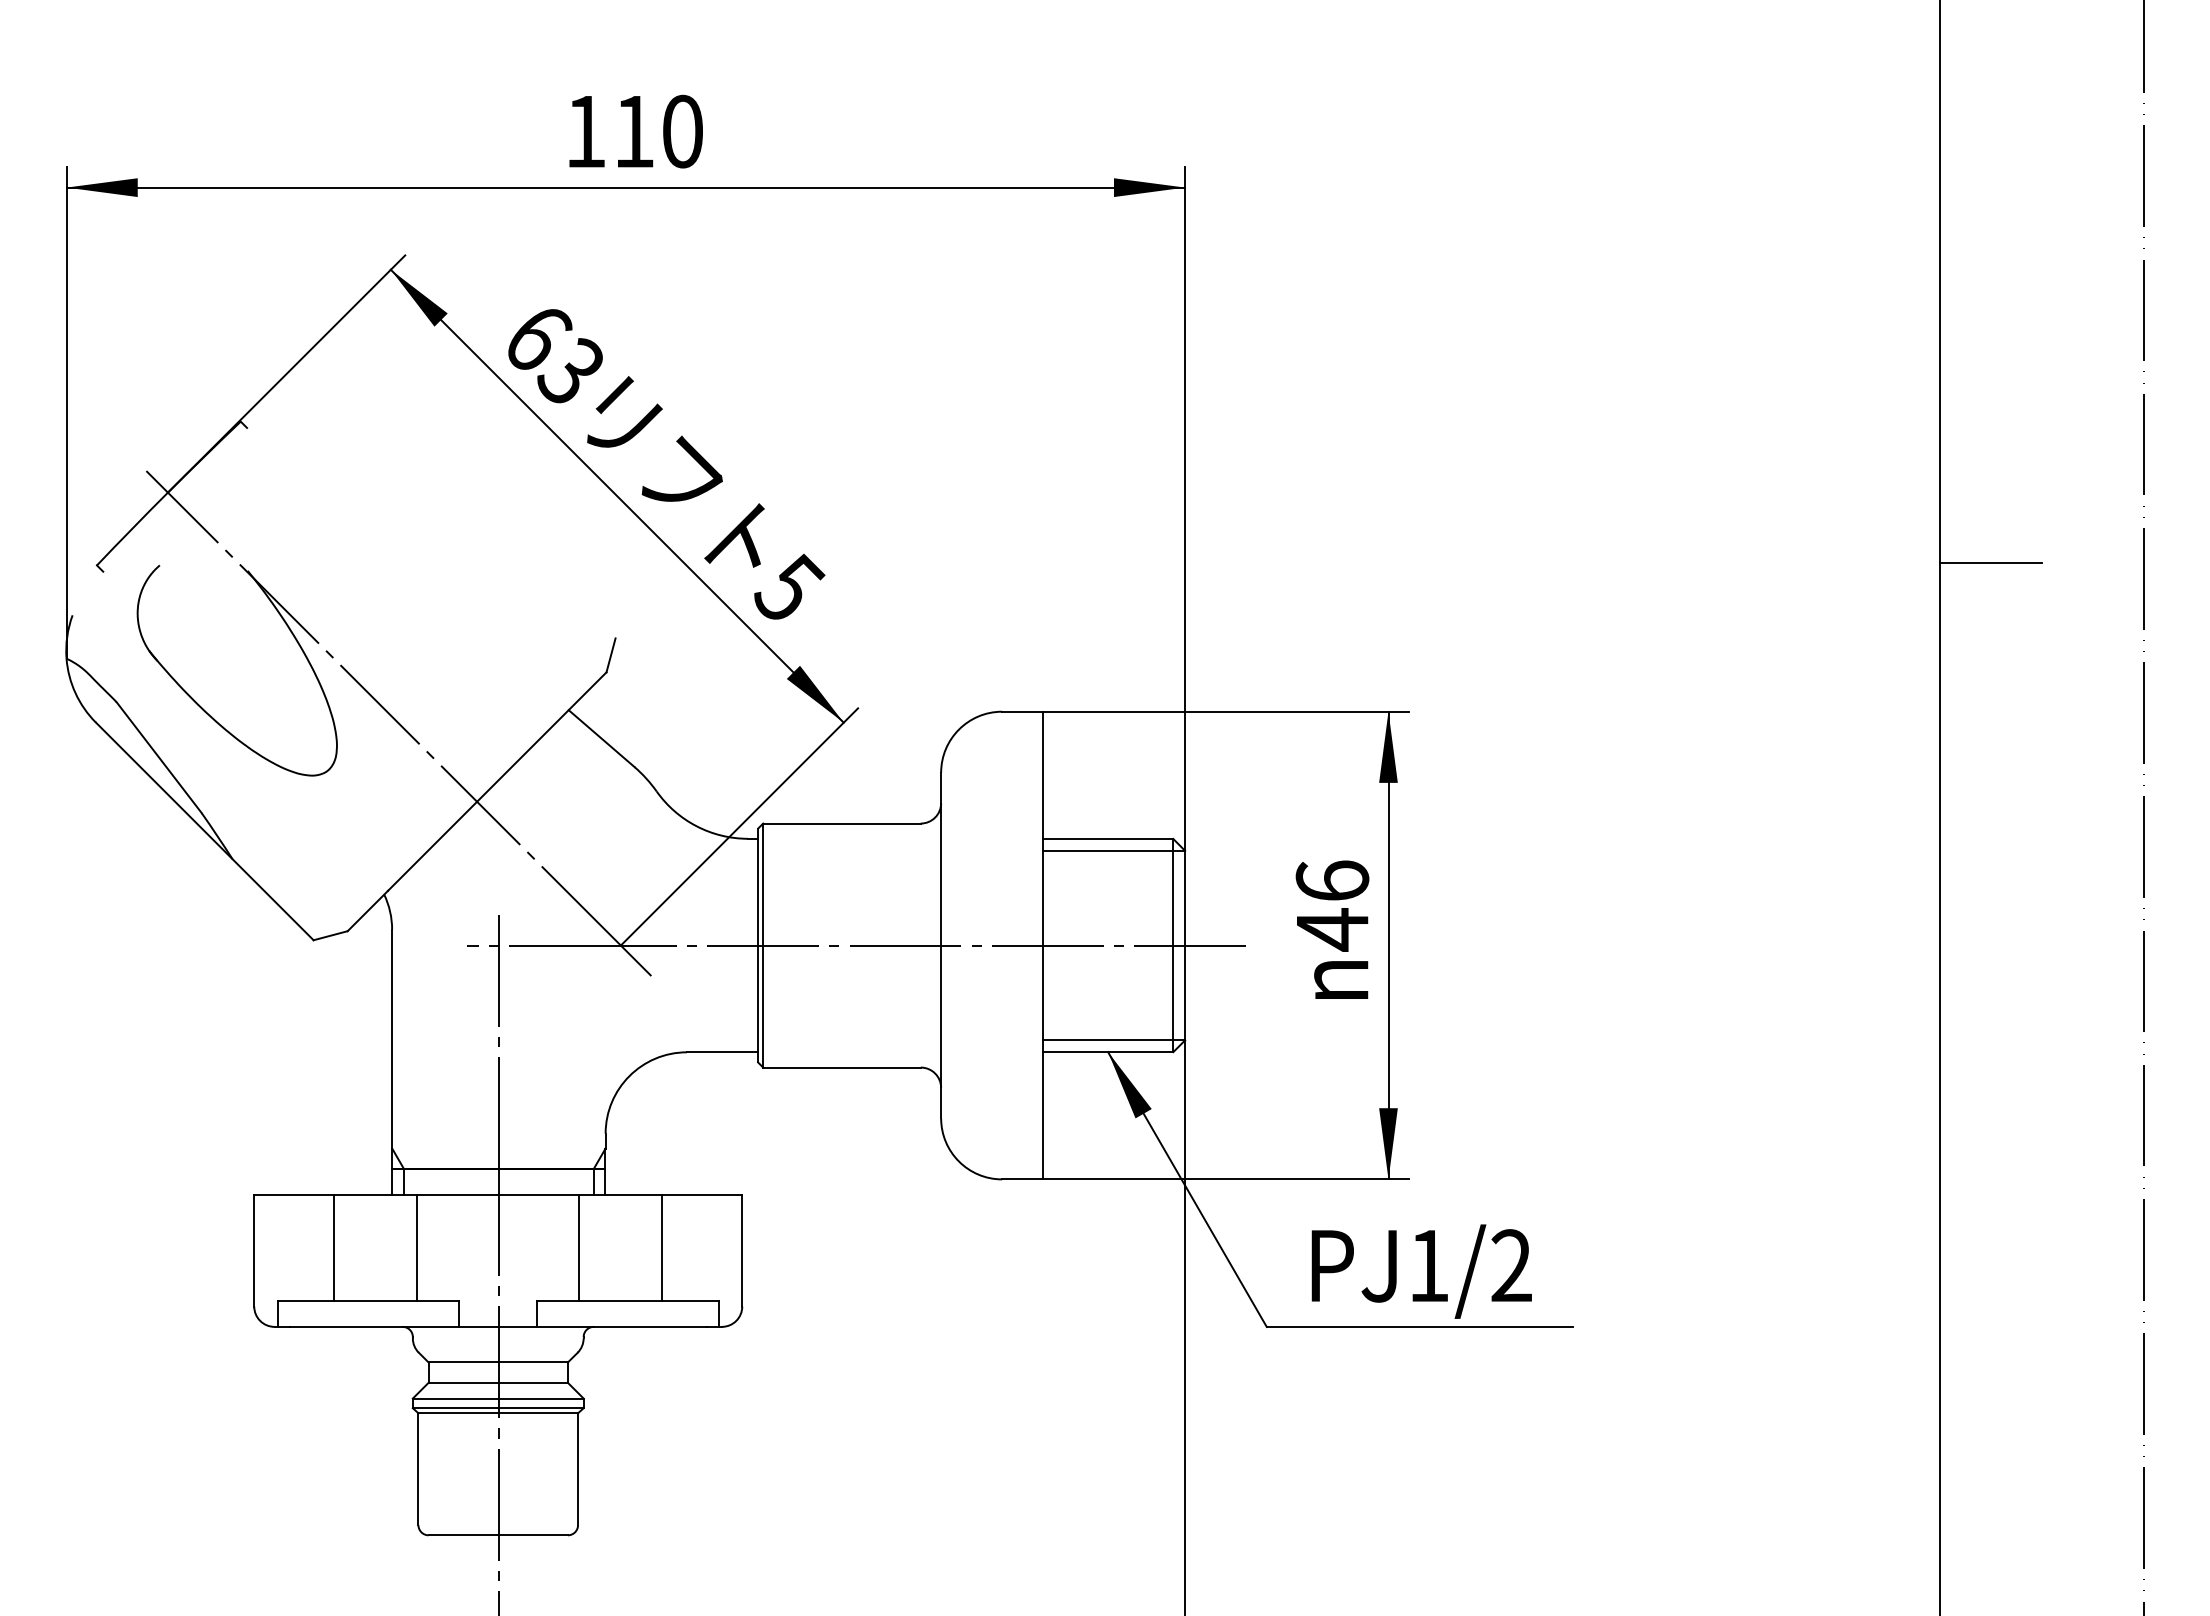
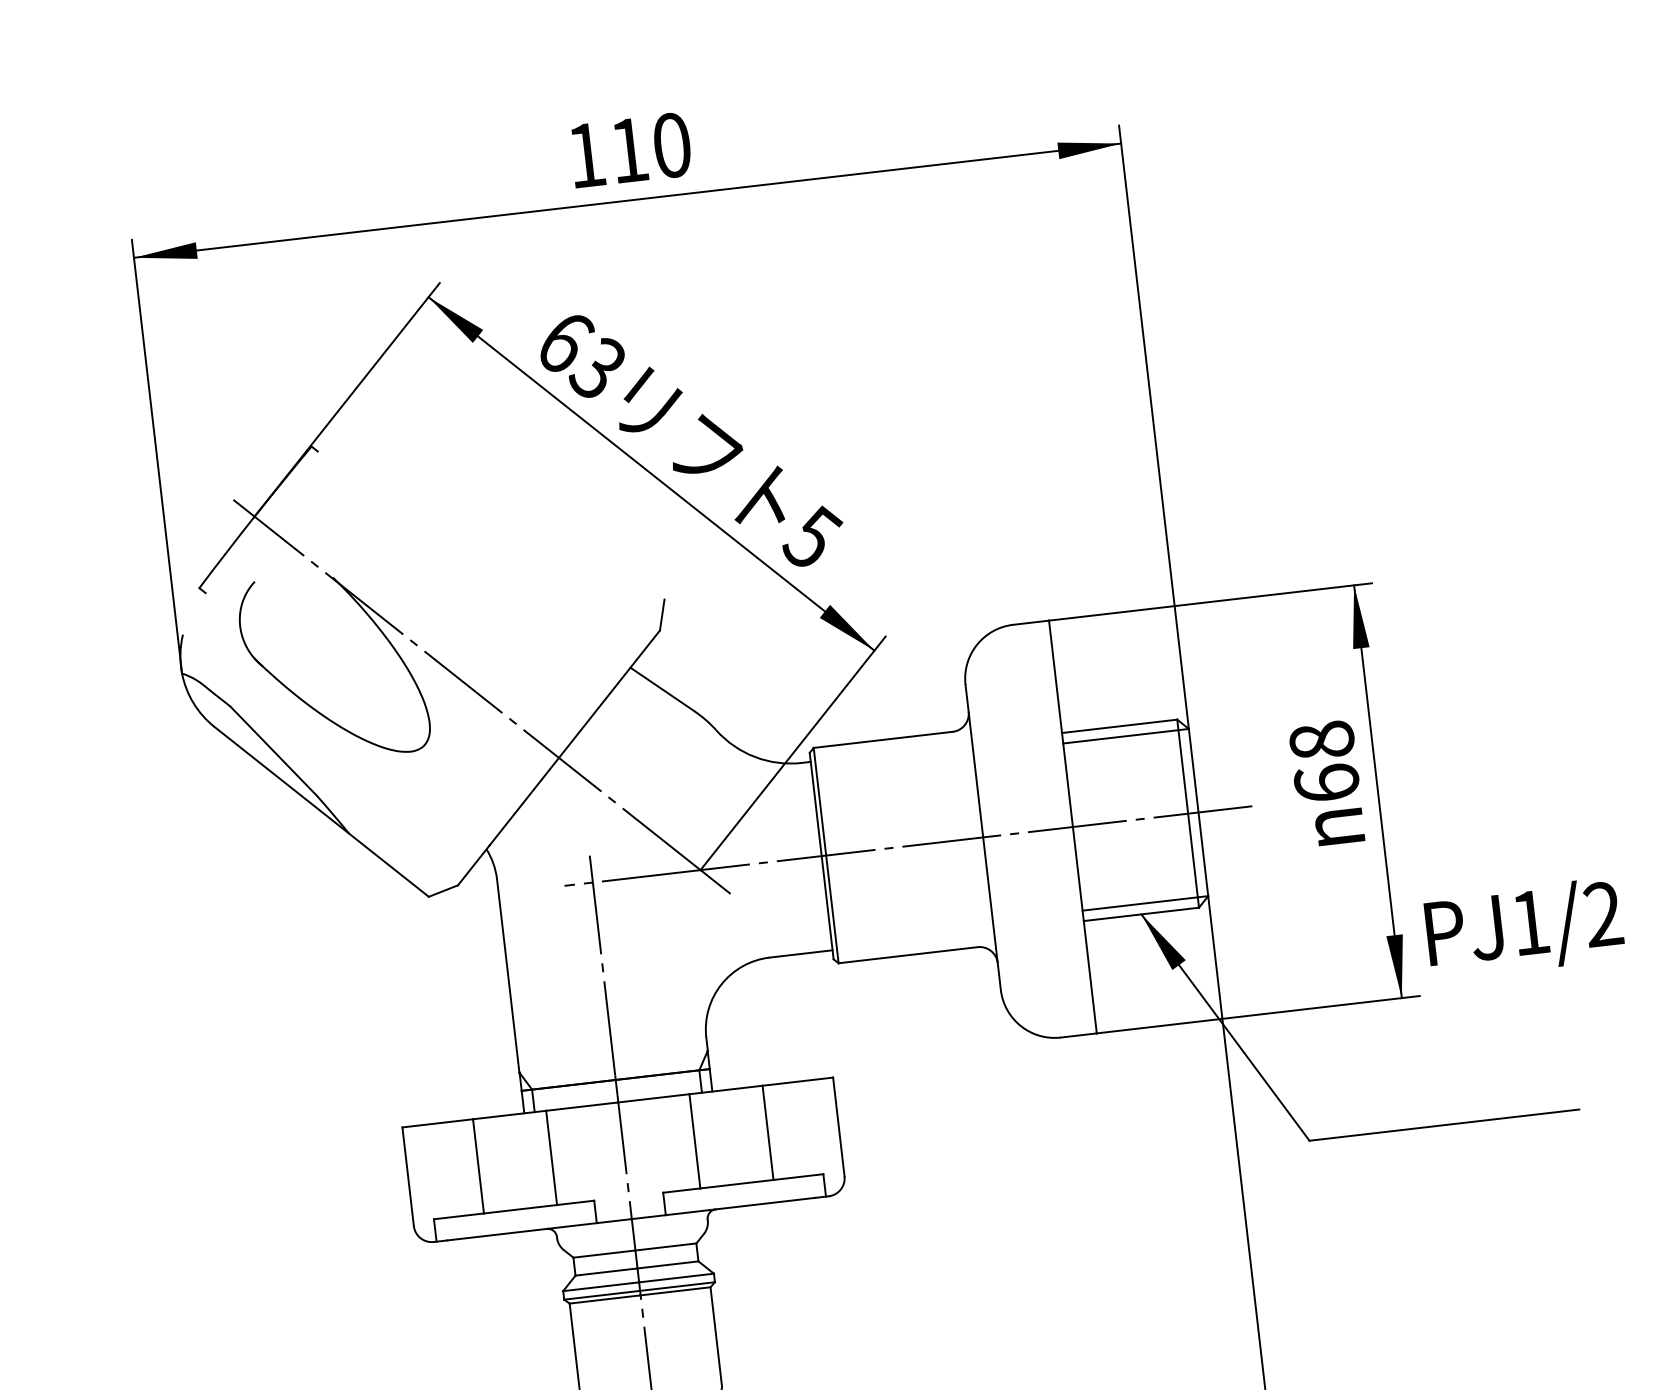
text: (1332, 905) -> (1324, 762), 46 -> 68
text: (1421, 1271) -> (1524, 928), moved

